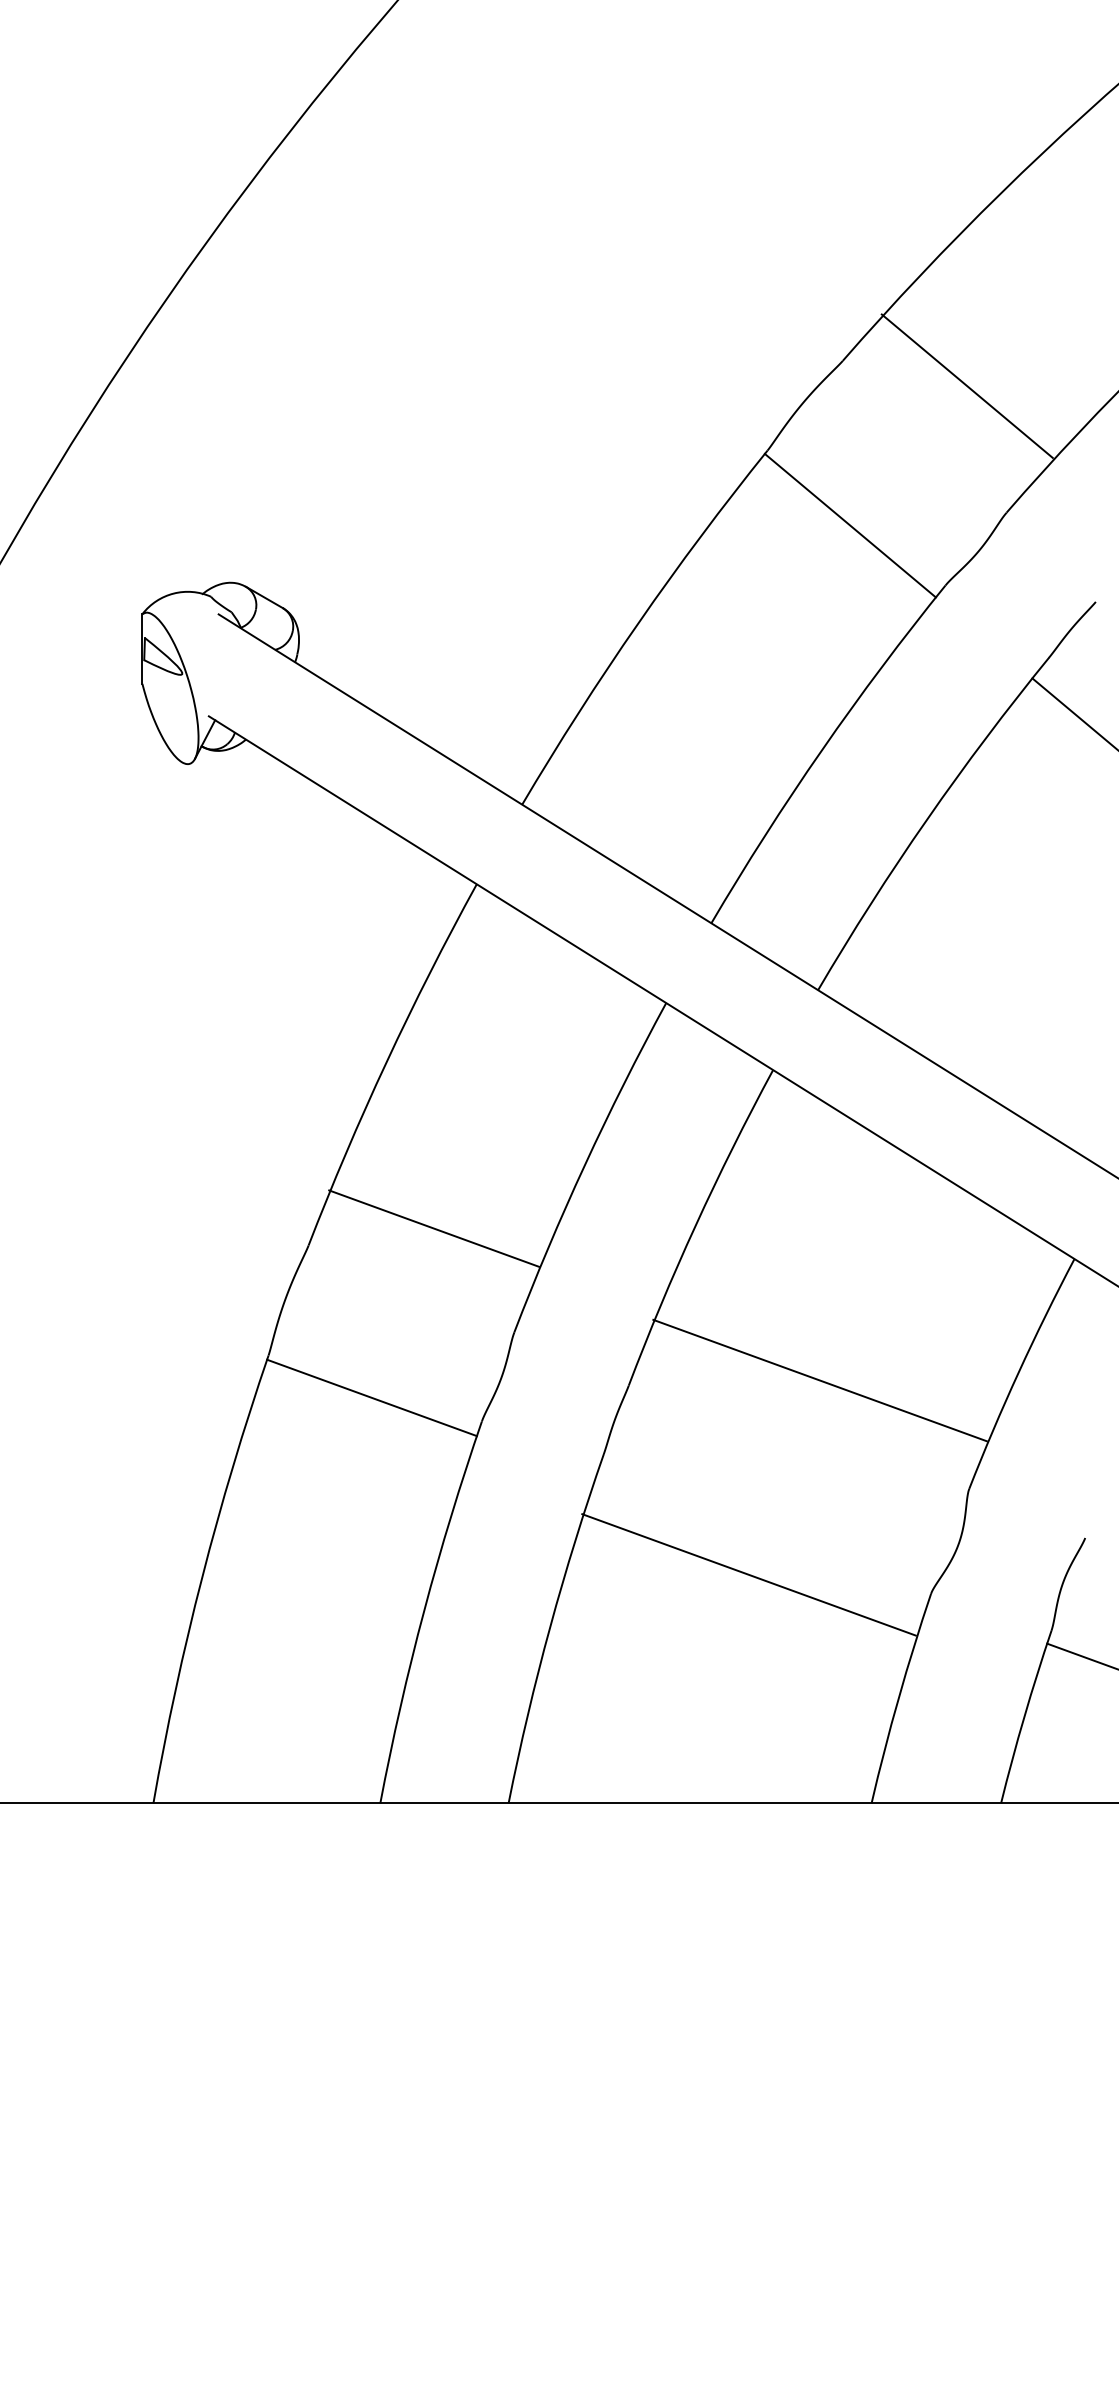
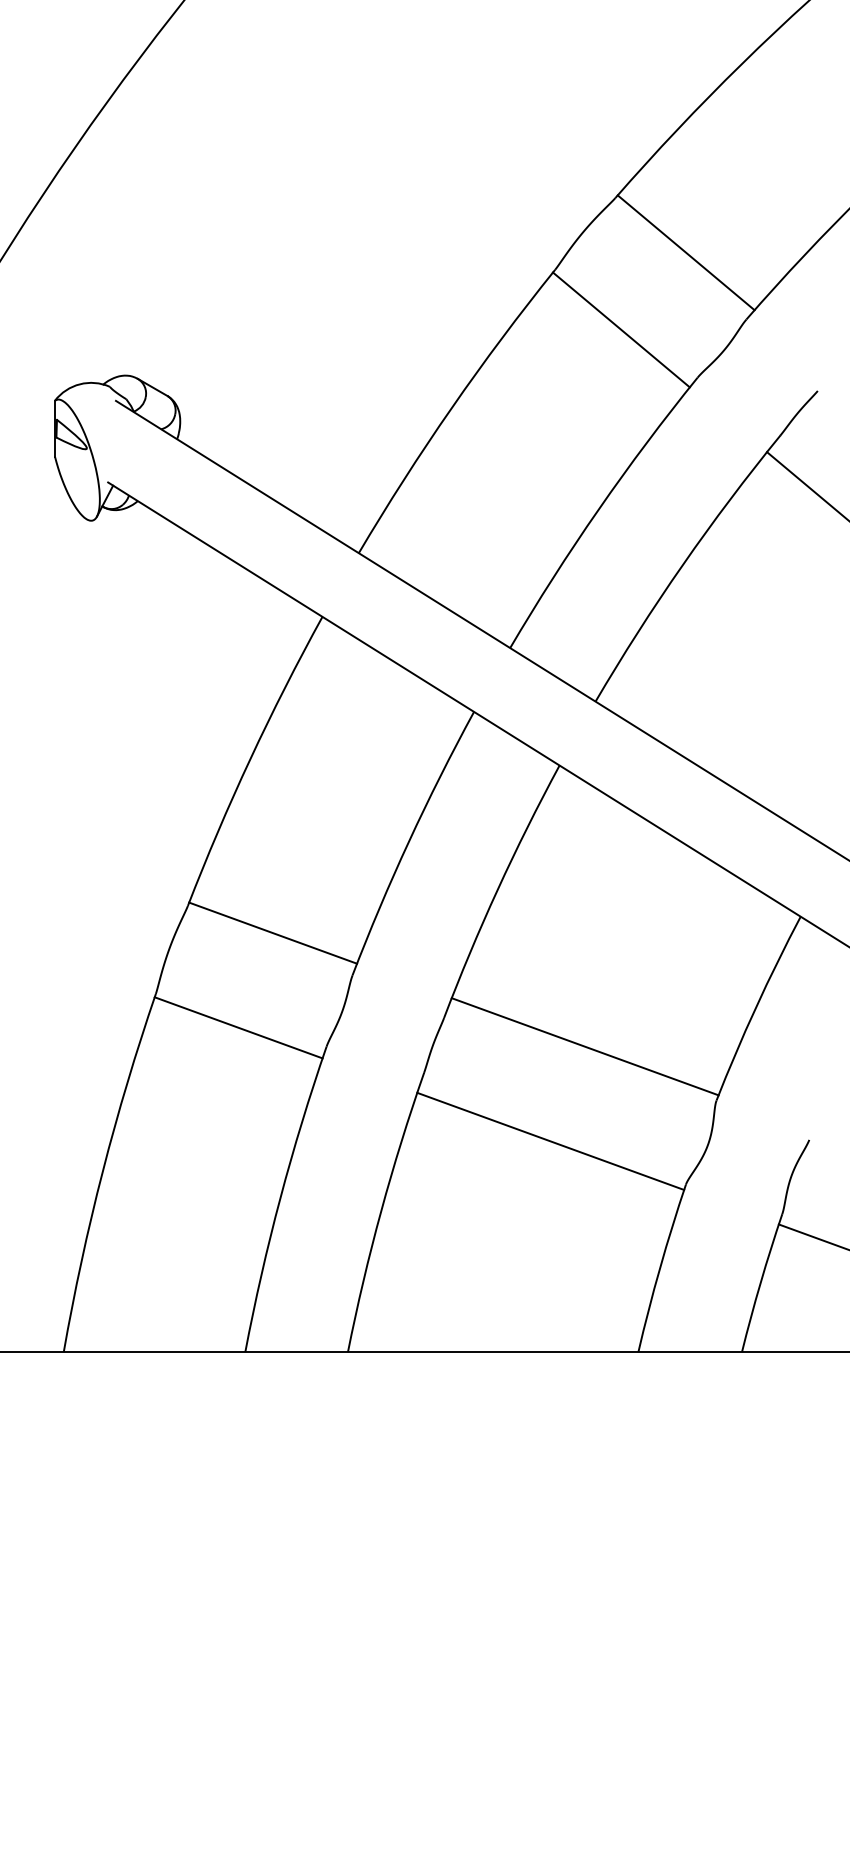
line: (966, 385) -> (685, 252), moved
line: (433, 1228) -> (272, 933), moved
line: (819, 1380) -> (584, 1046), moved
line: (748, 1574) -> (550, 1141), moved

